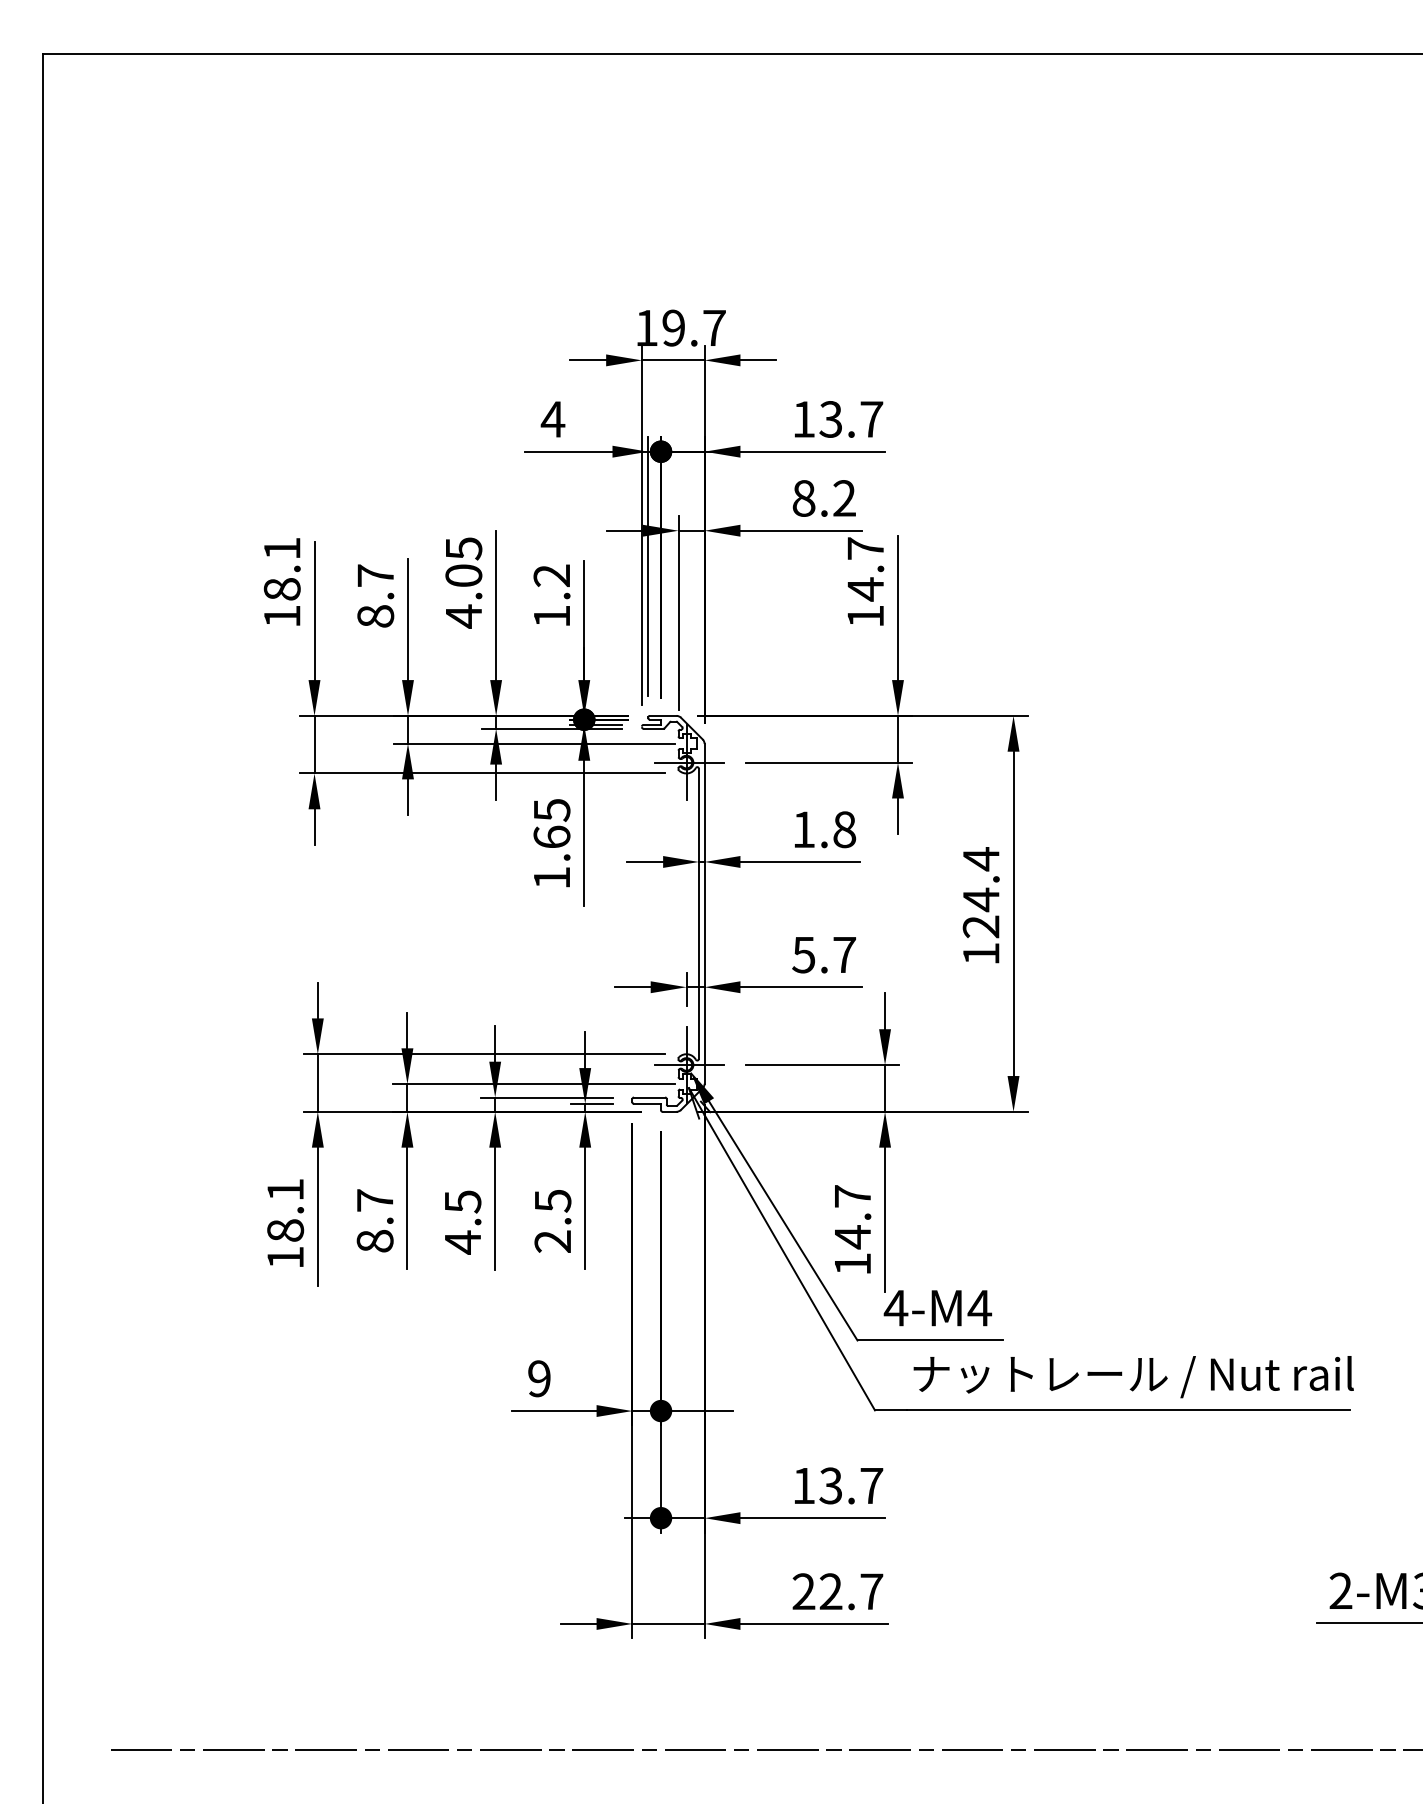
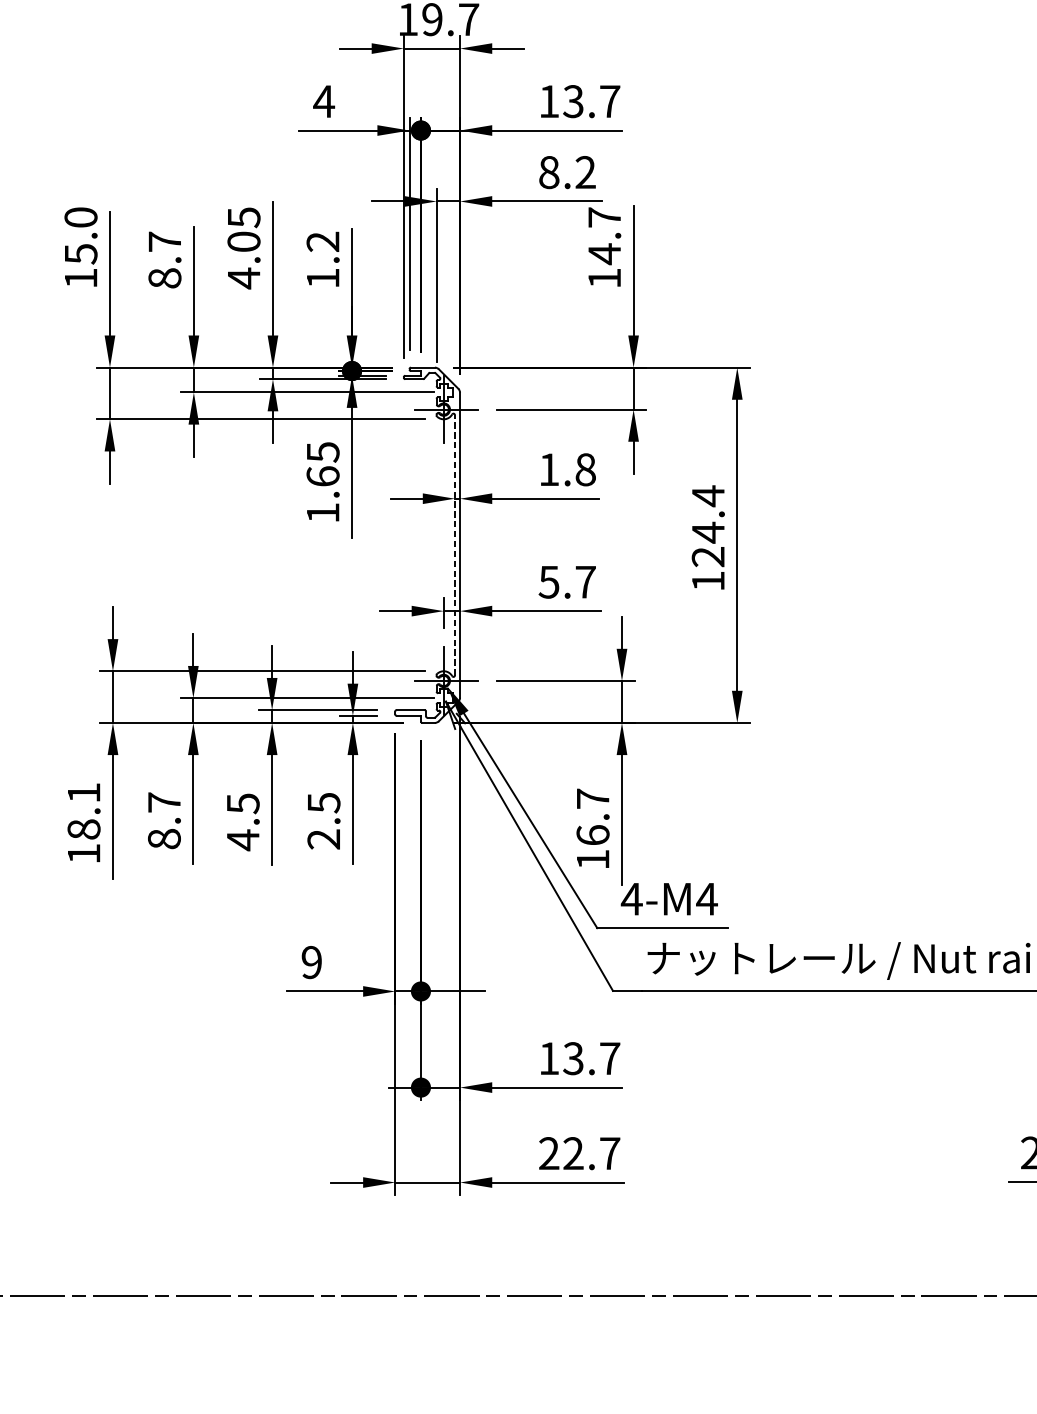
text: (281, 569) -> (80, 236), 18.1 -> 15.0
line: (698, 913) -> (454, 544), solid -> dashed
text: (852, 1237) -> (592, 835), 14.7 -> 16.7

